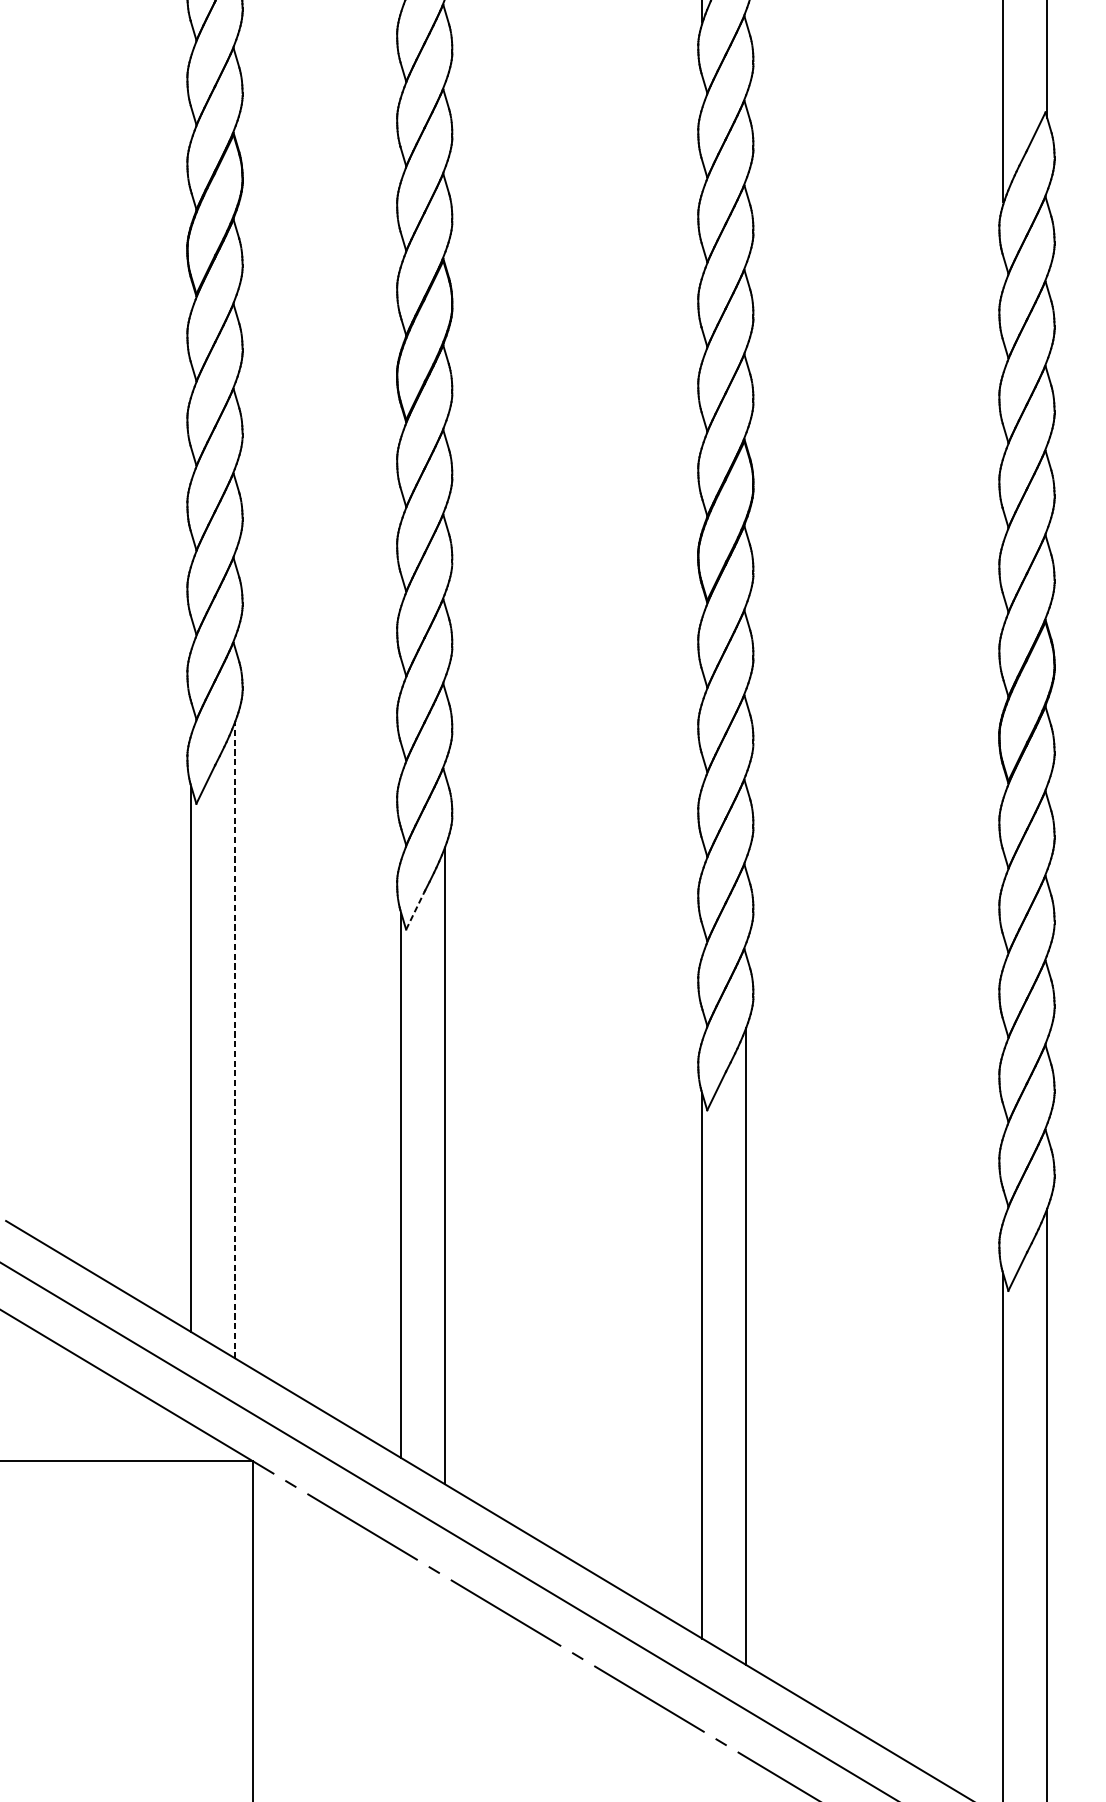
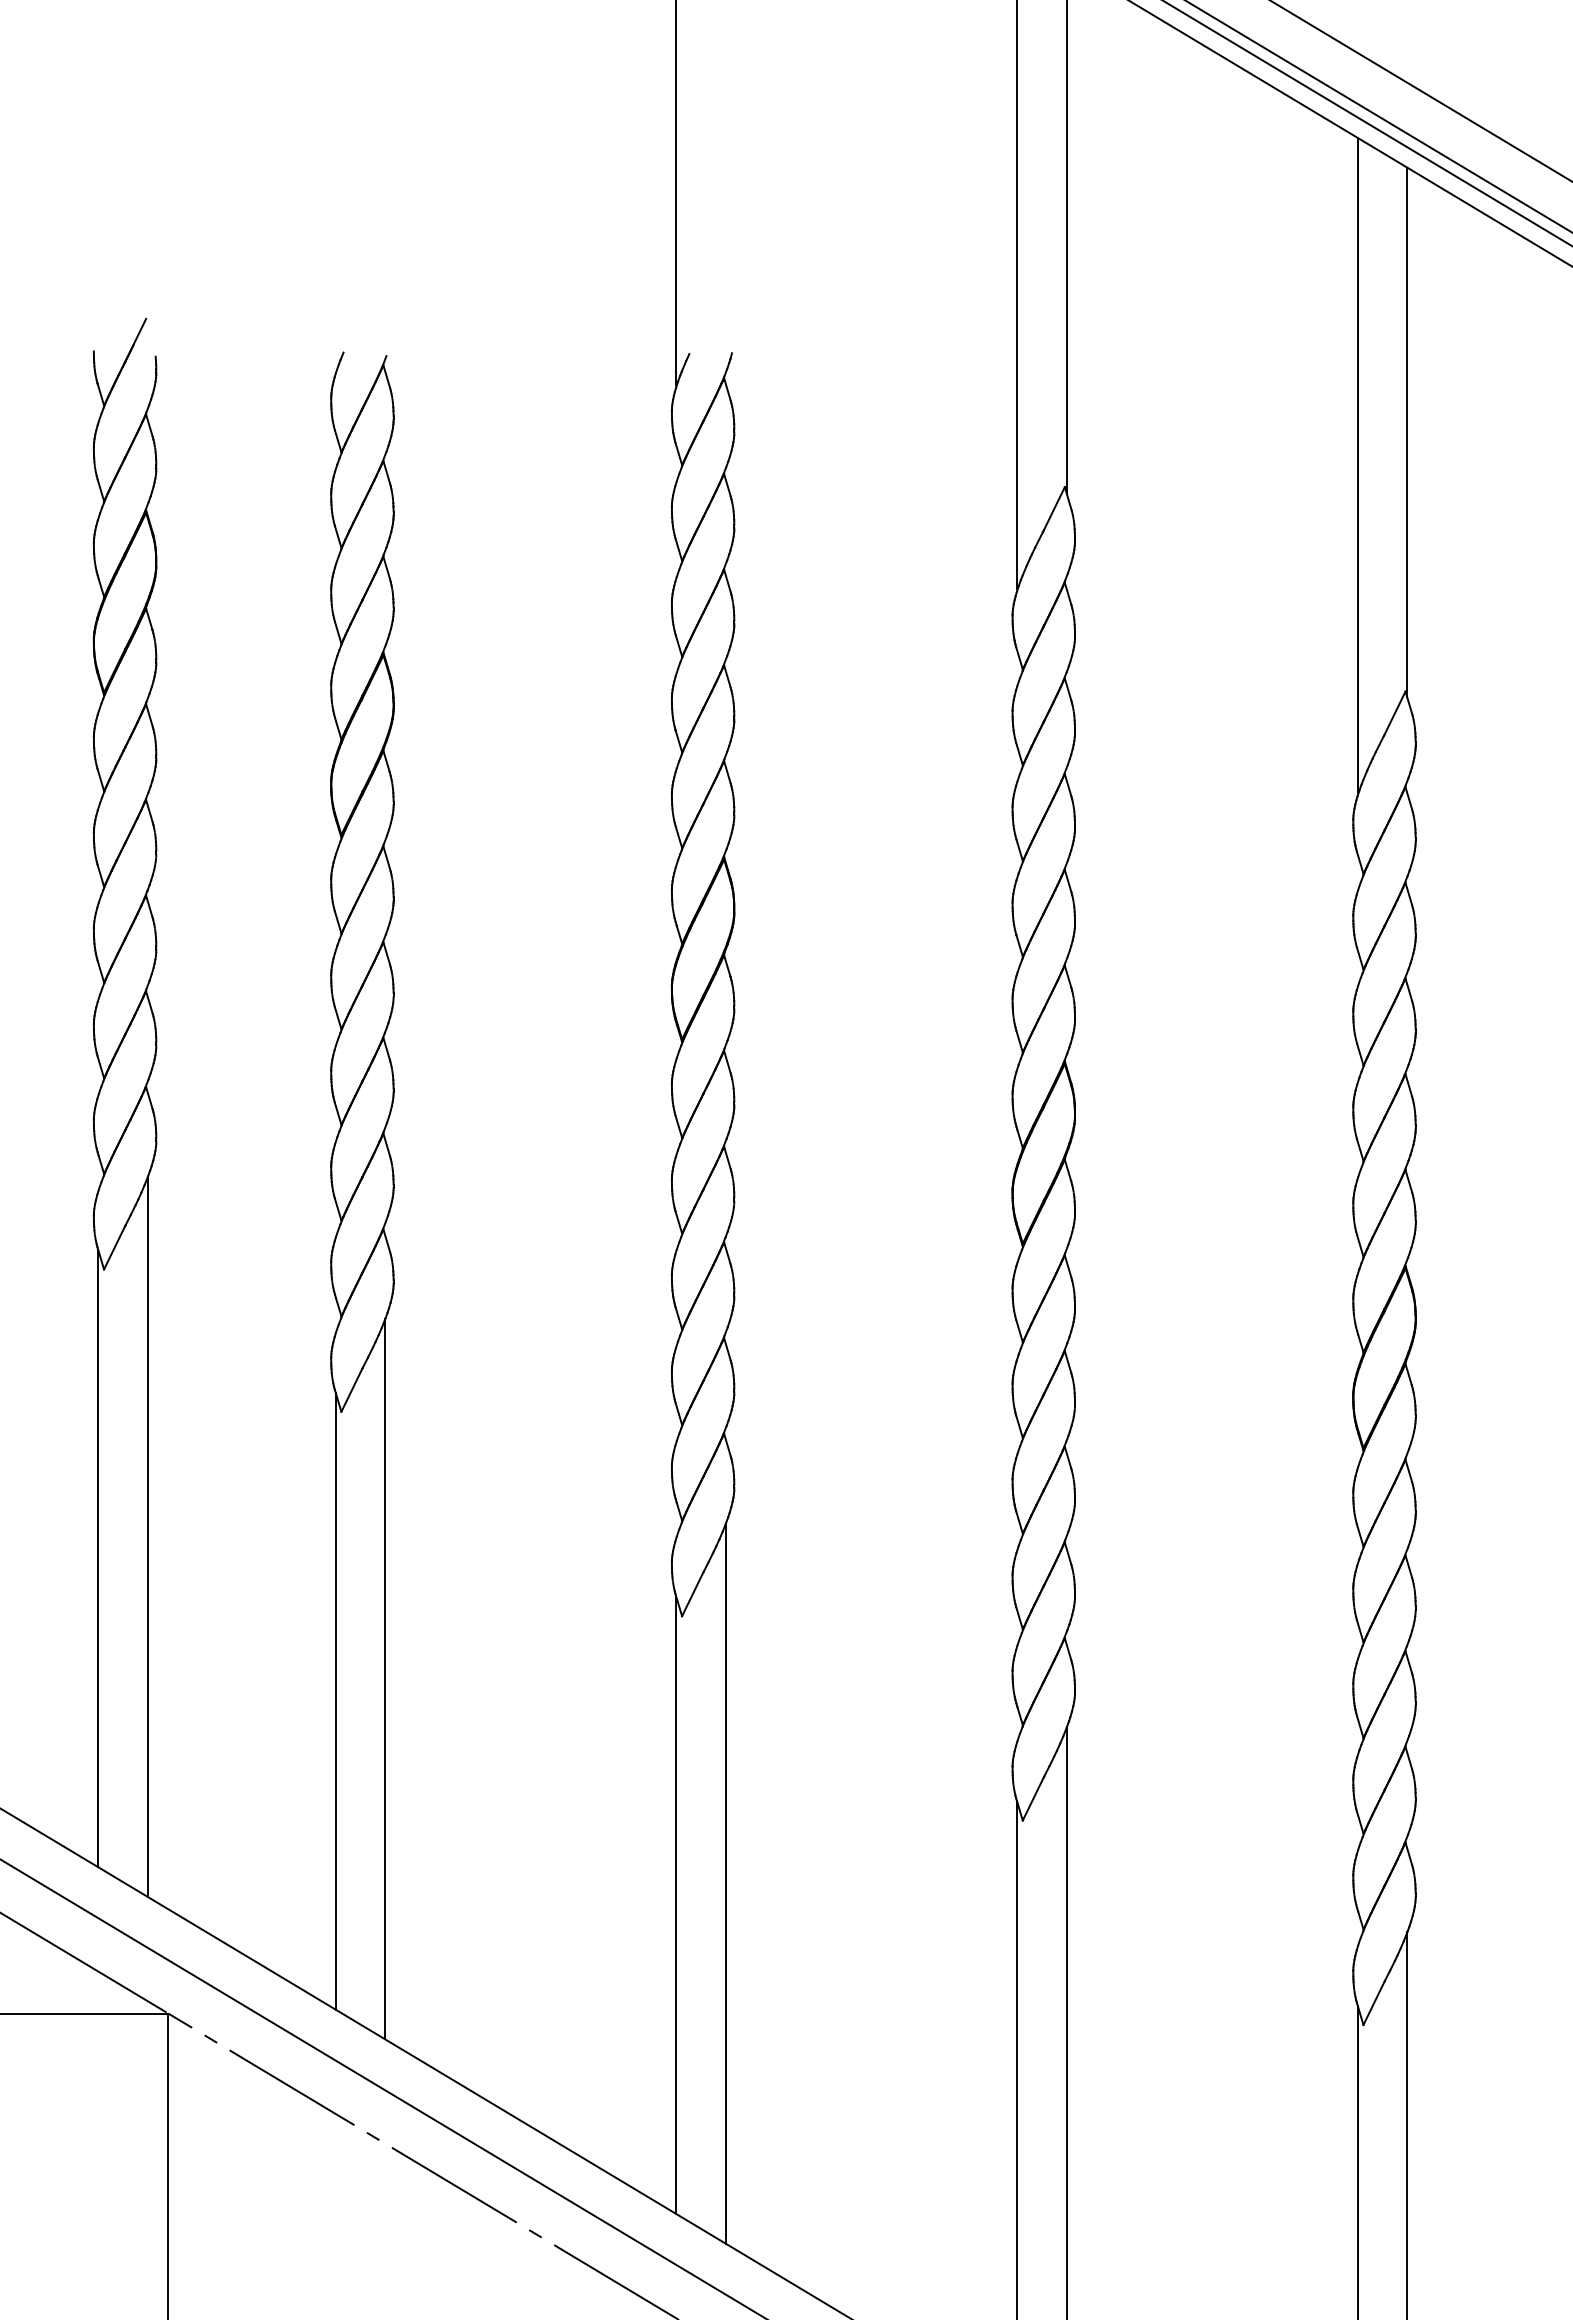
line: (415, 909) -> (352, 1389), dashed -> solid
line: (234, 1039) -> (147, 1536), dashed -> solid

